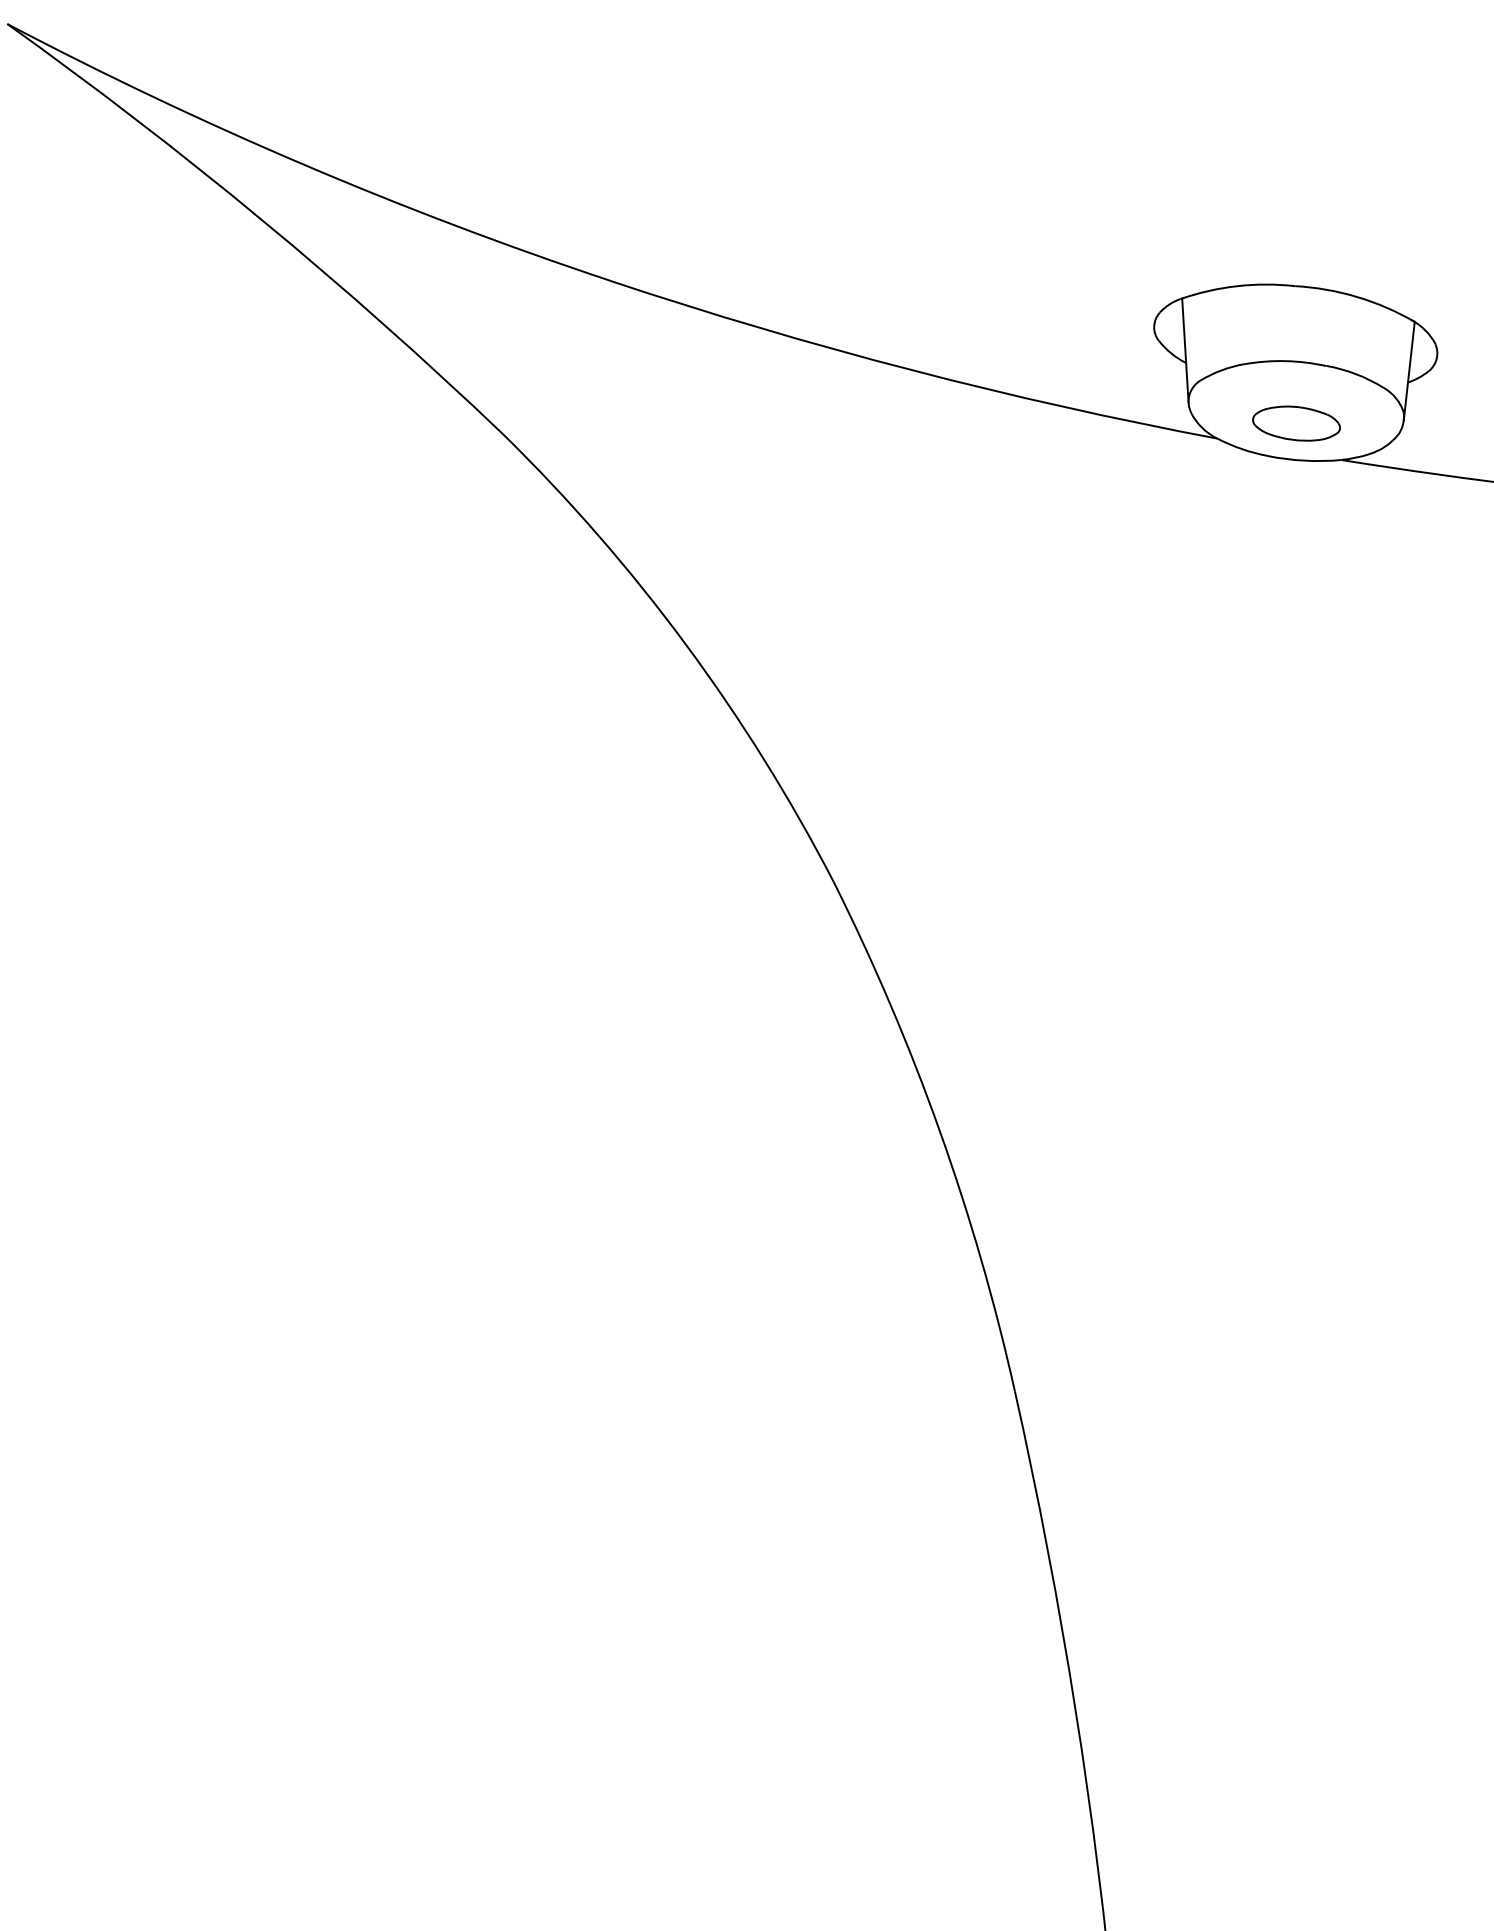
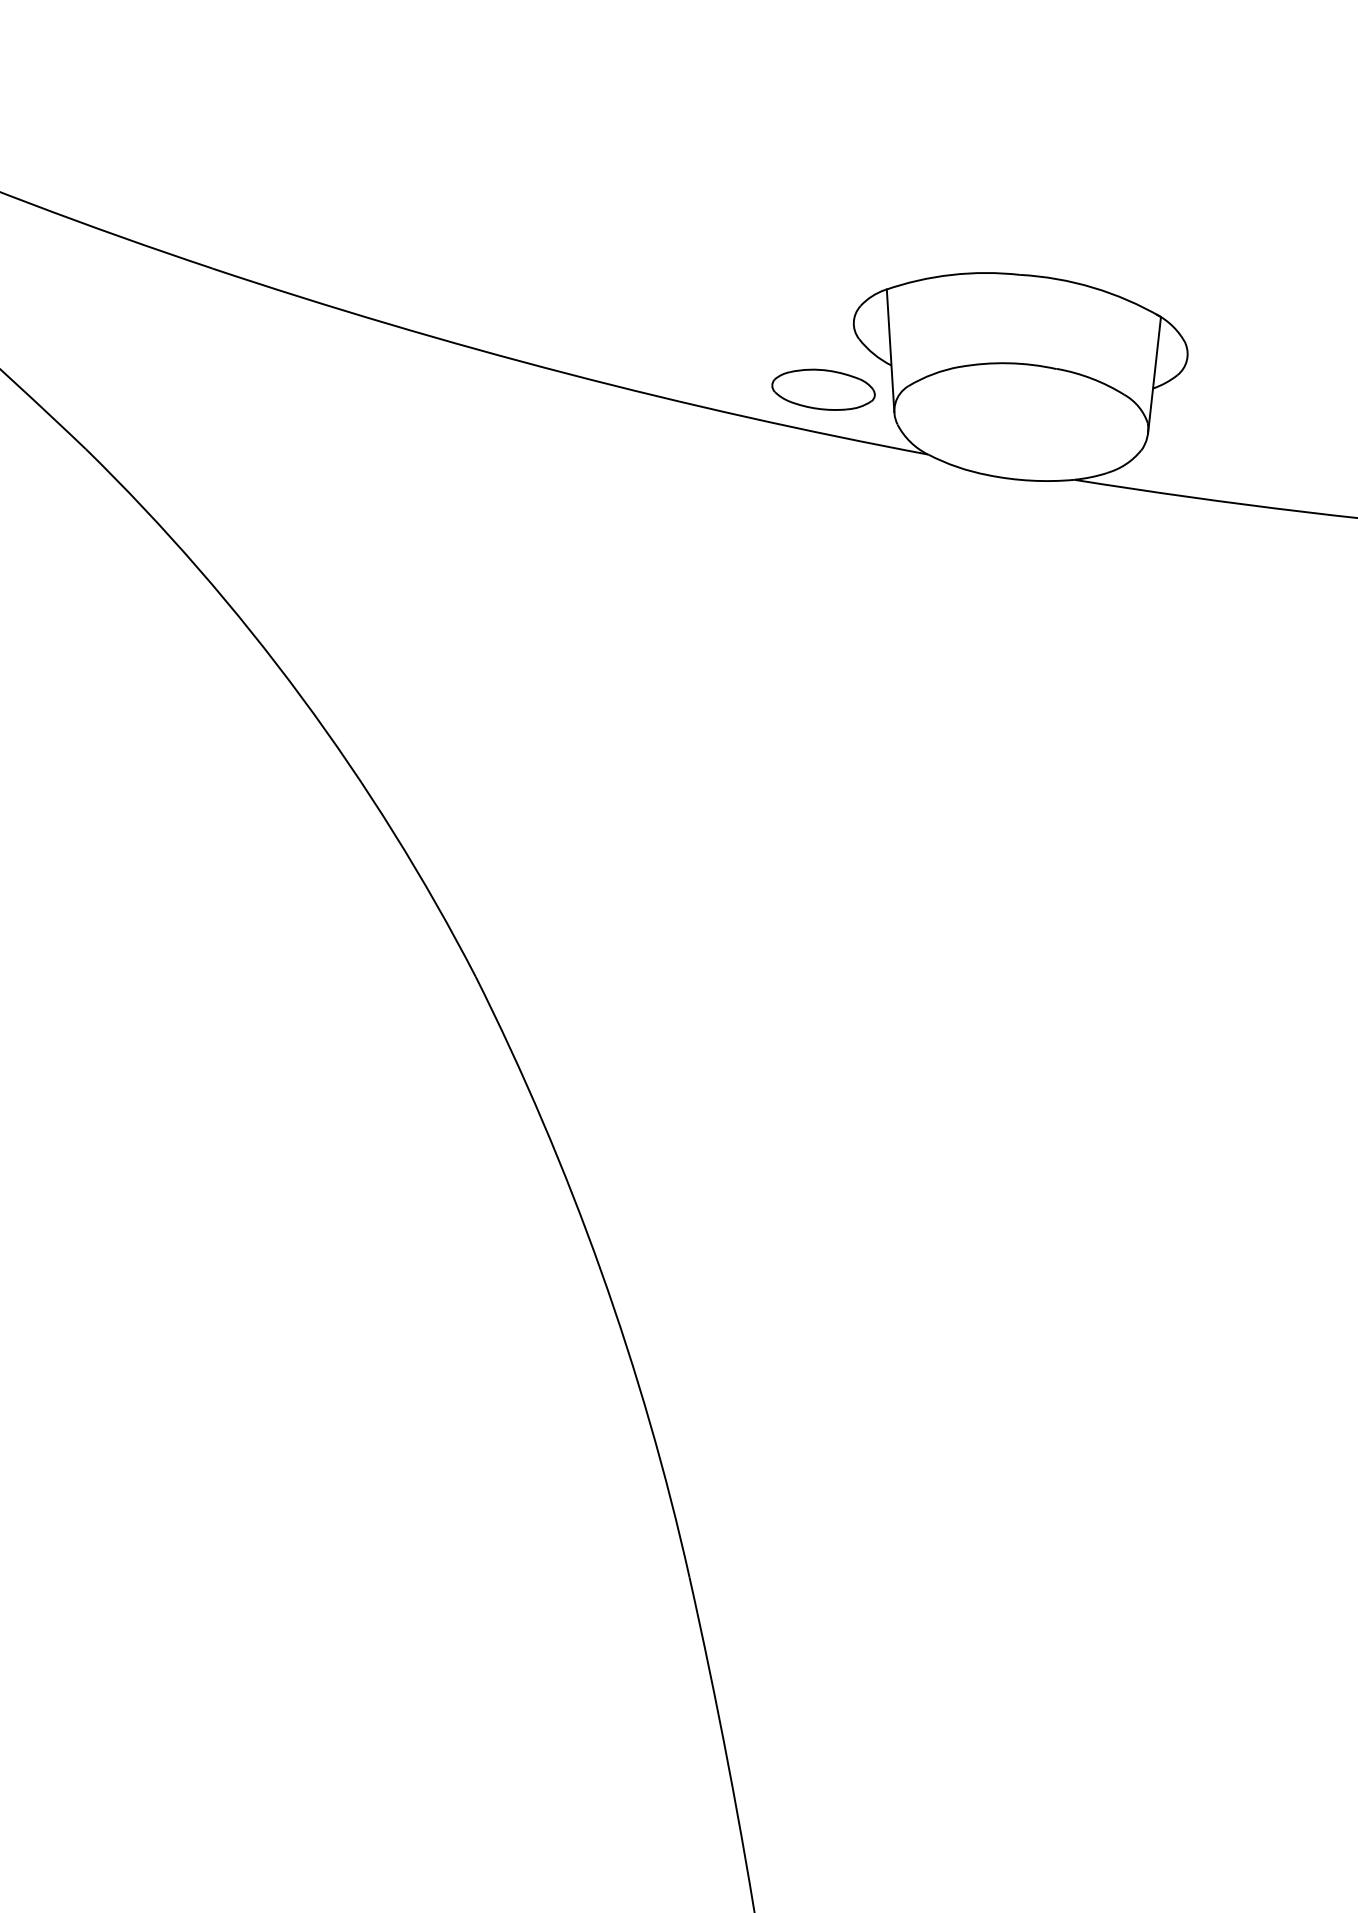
part: (1296, 423) -> (823, 389), moved

